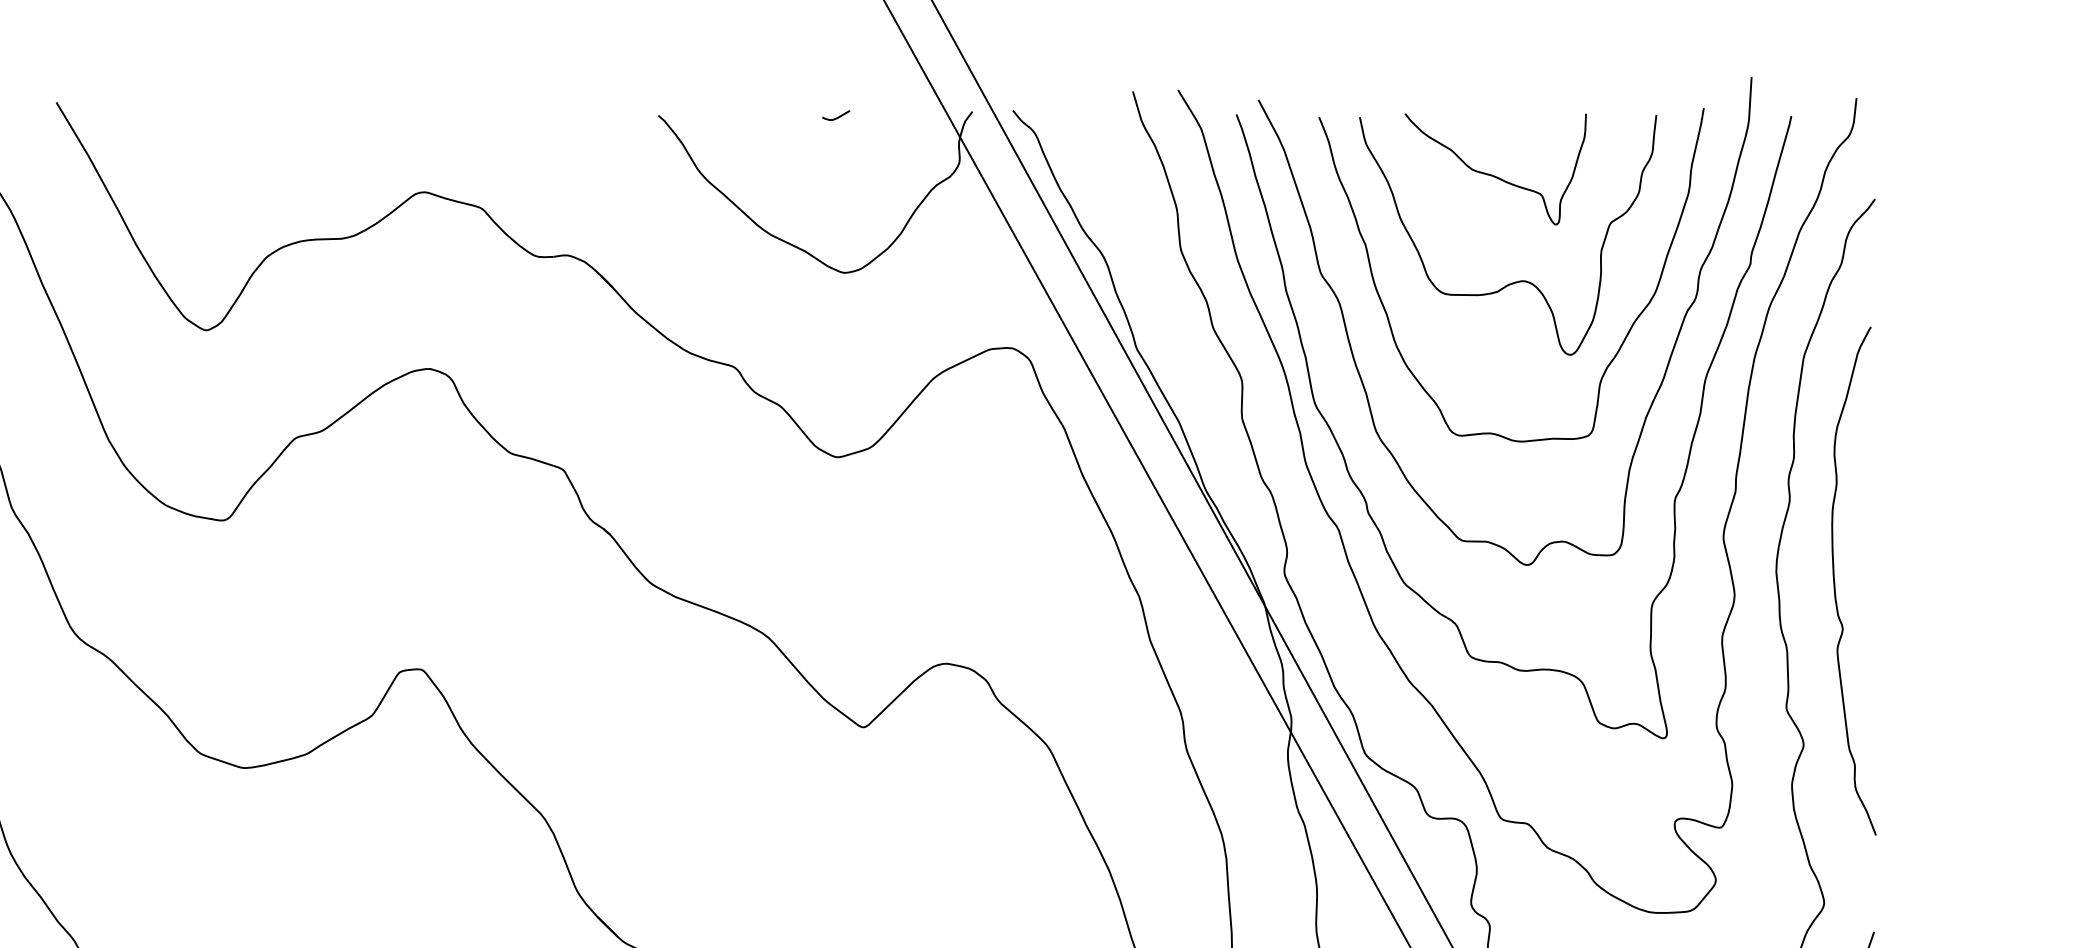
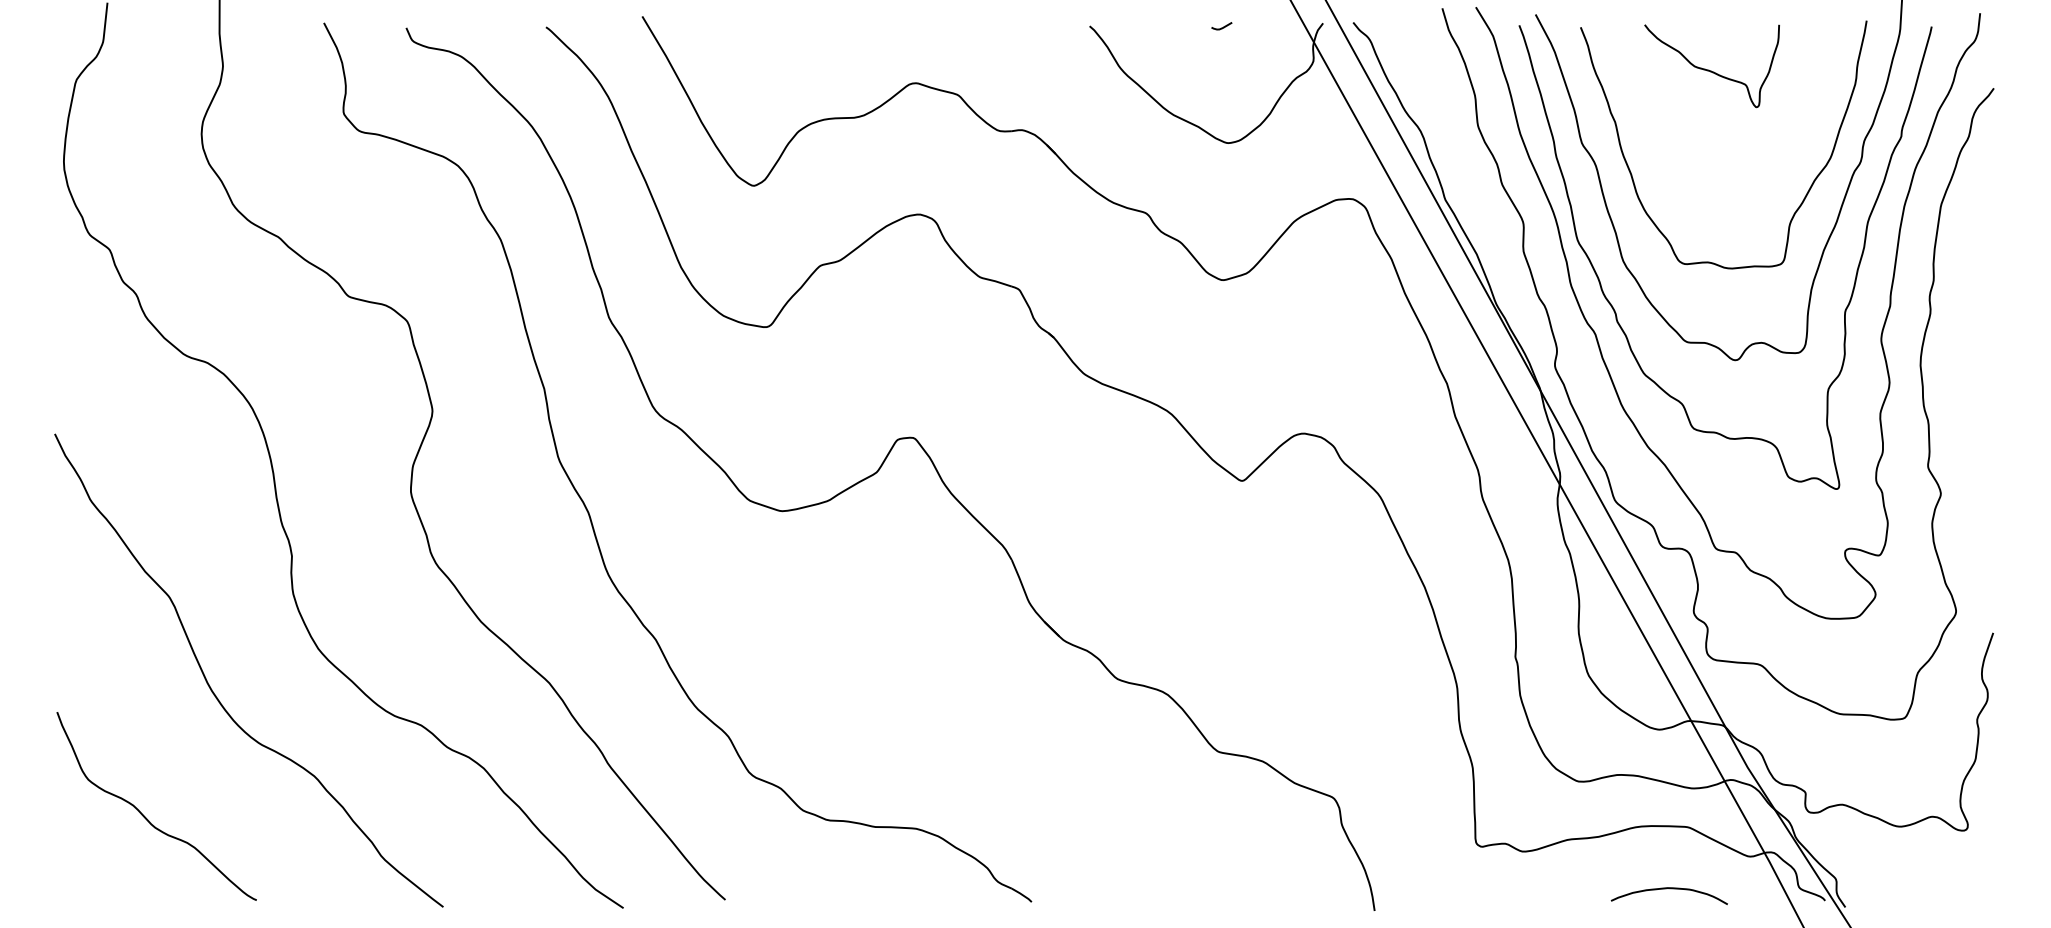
curve: (1519, 280) -> (1729, 148), removed
curve: (1835, 581) -> (1964, 372), removed

